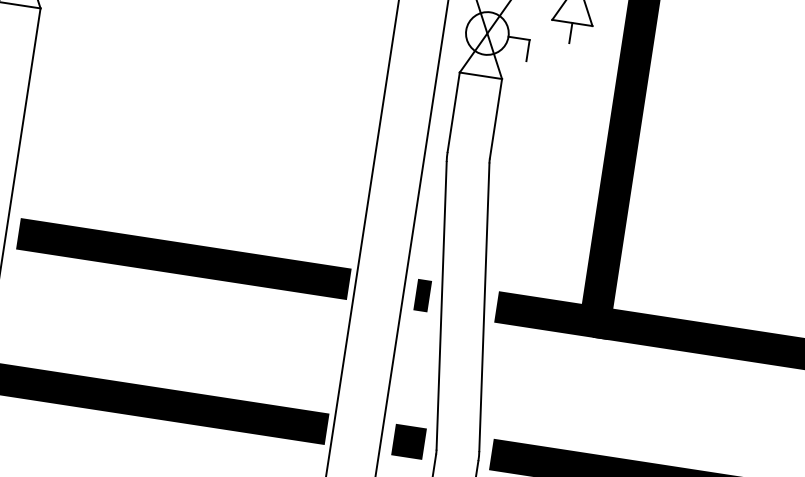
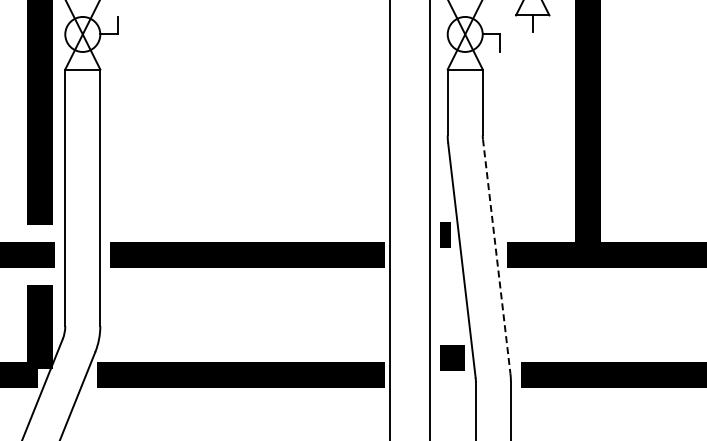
line: (422, 295) -> (445, 234), moved
line: (484, 307) -> (496, 256), solid -> dashed
line: (409, 441) -> (452, 357), moved

